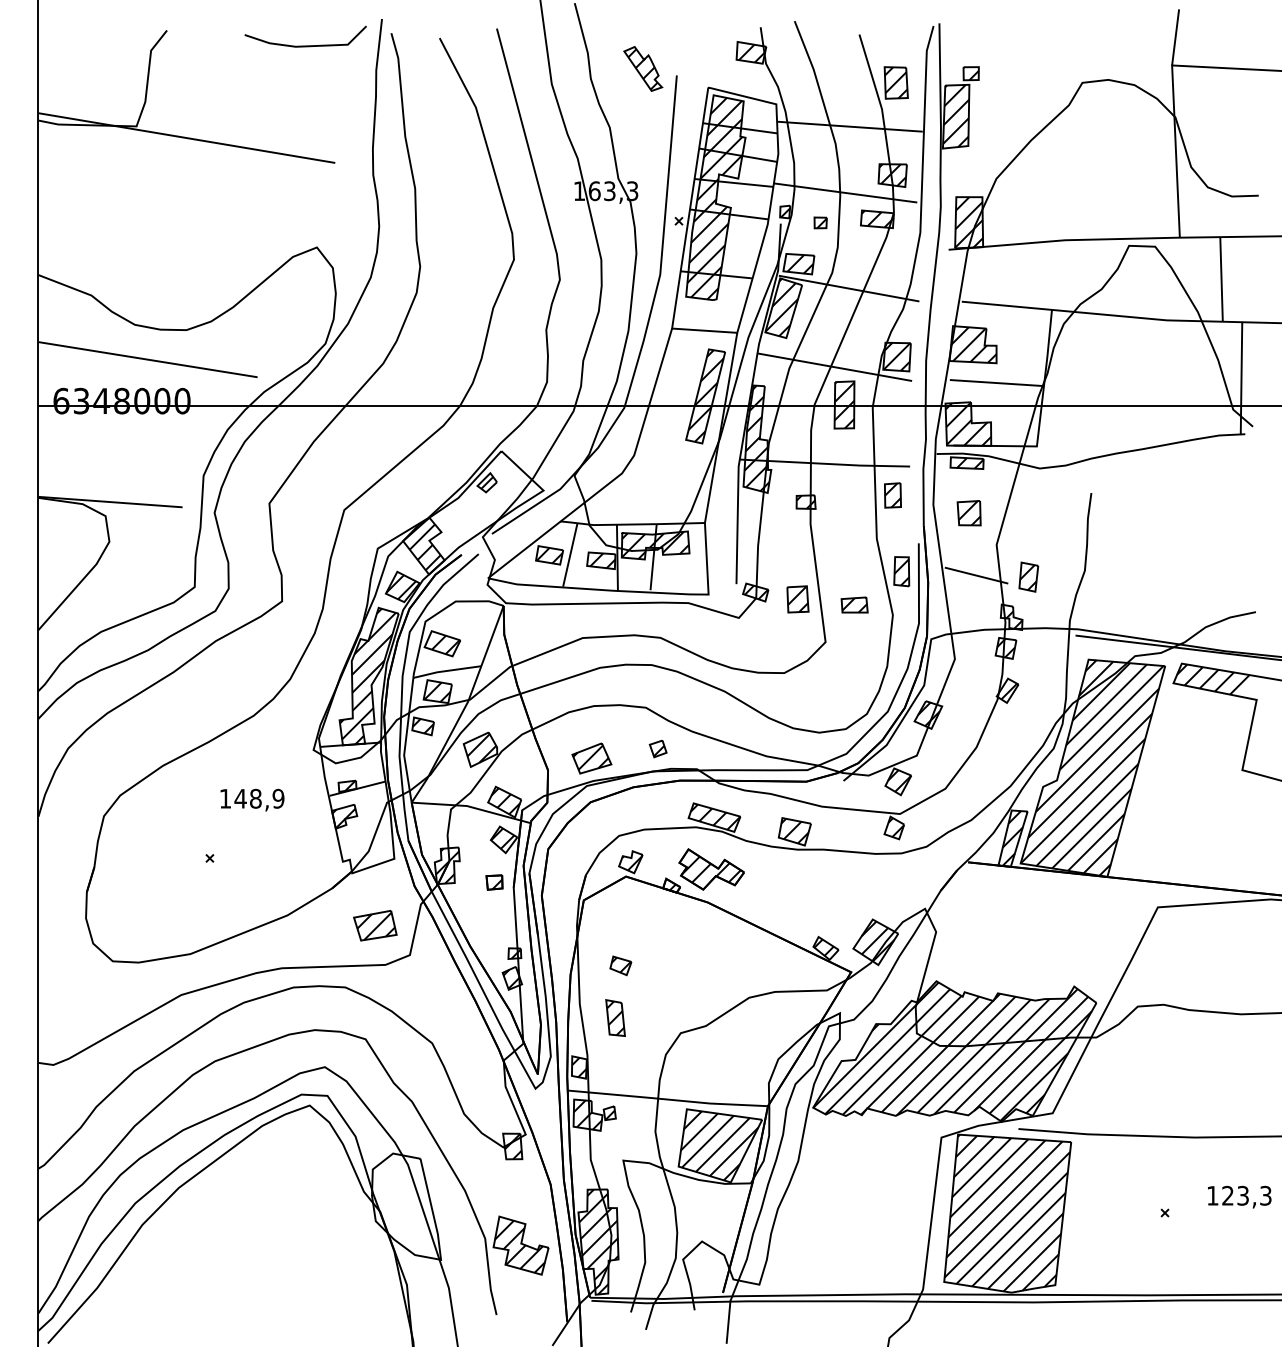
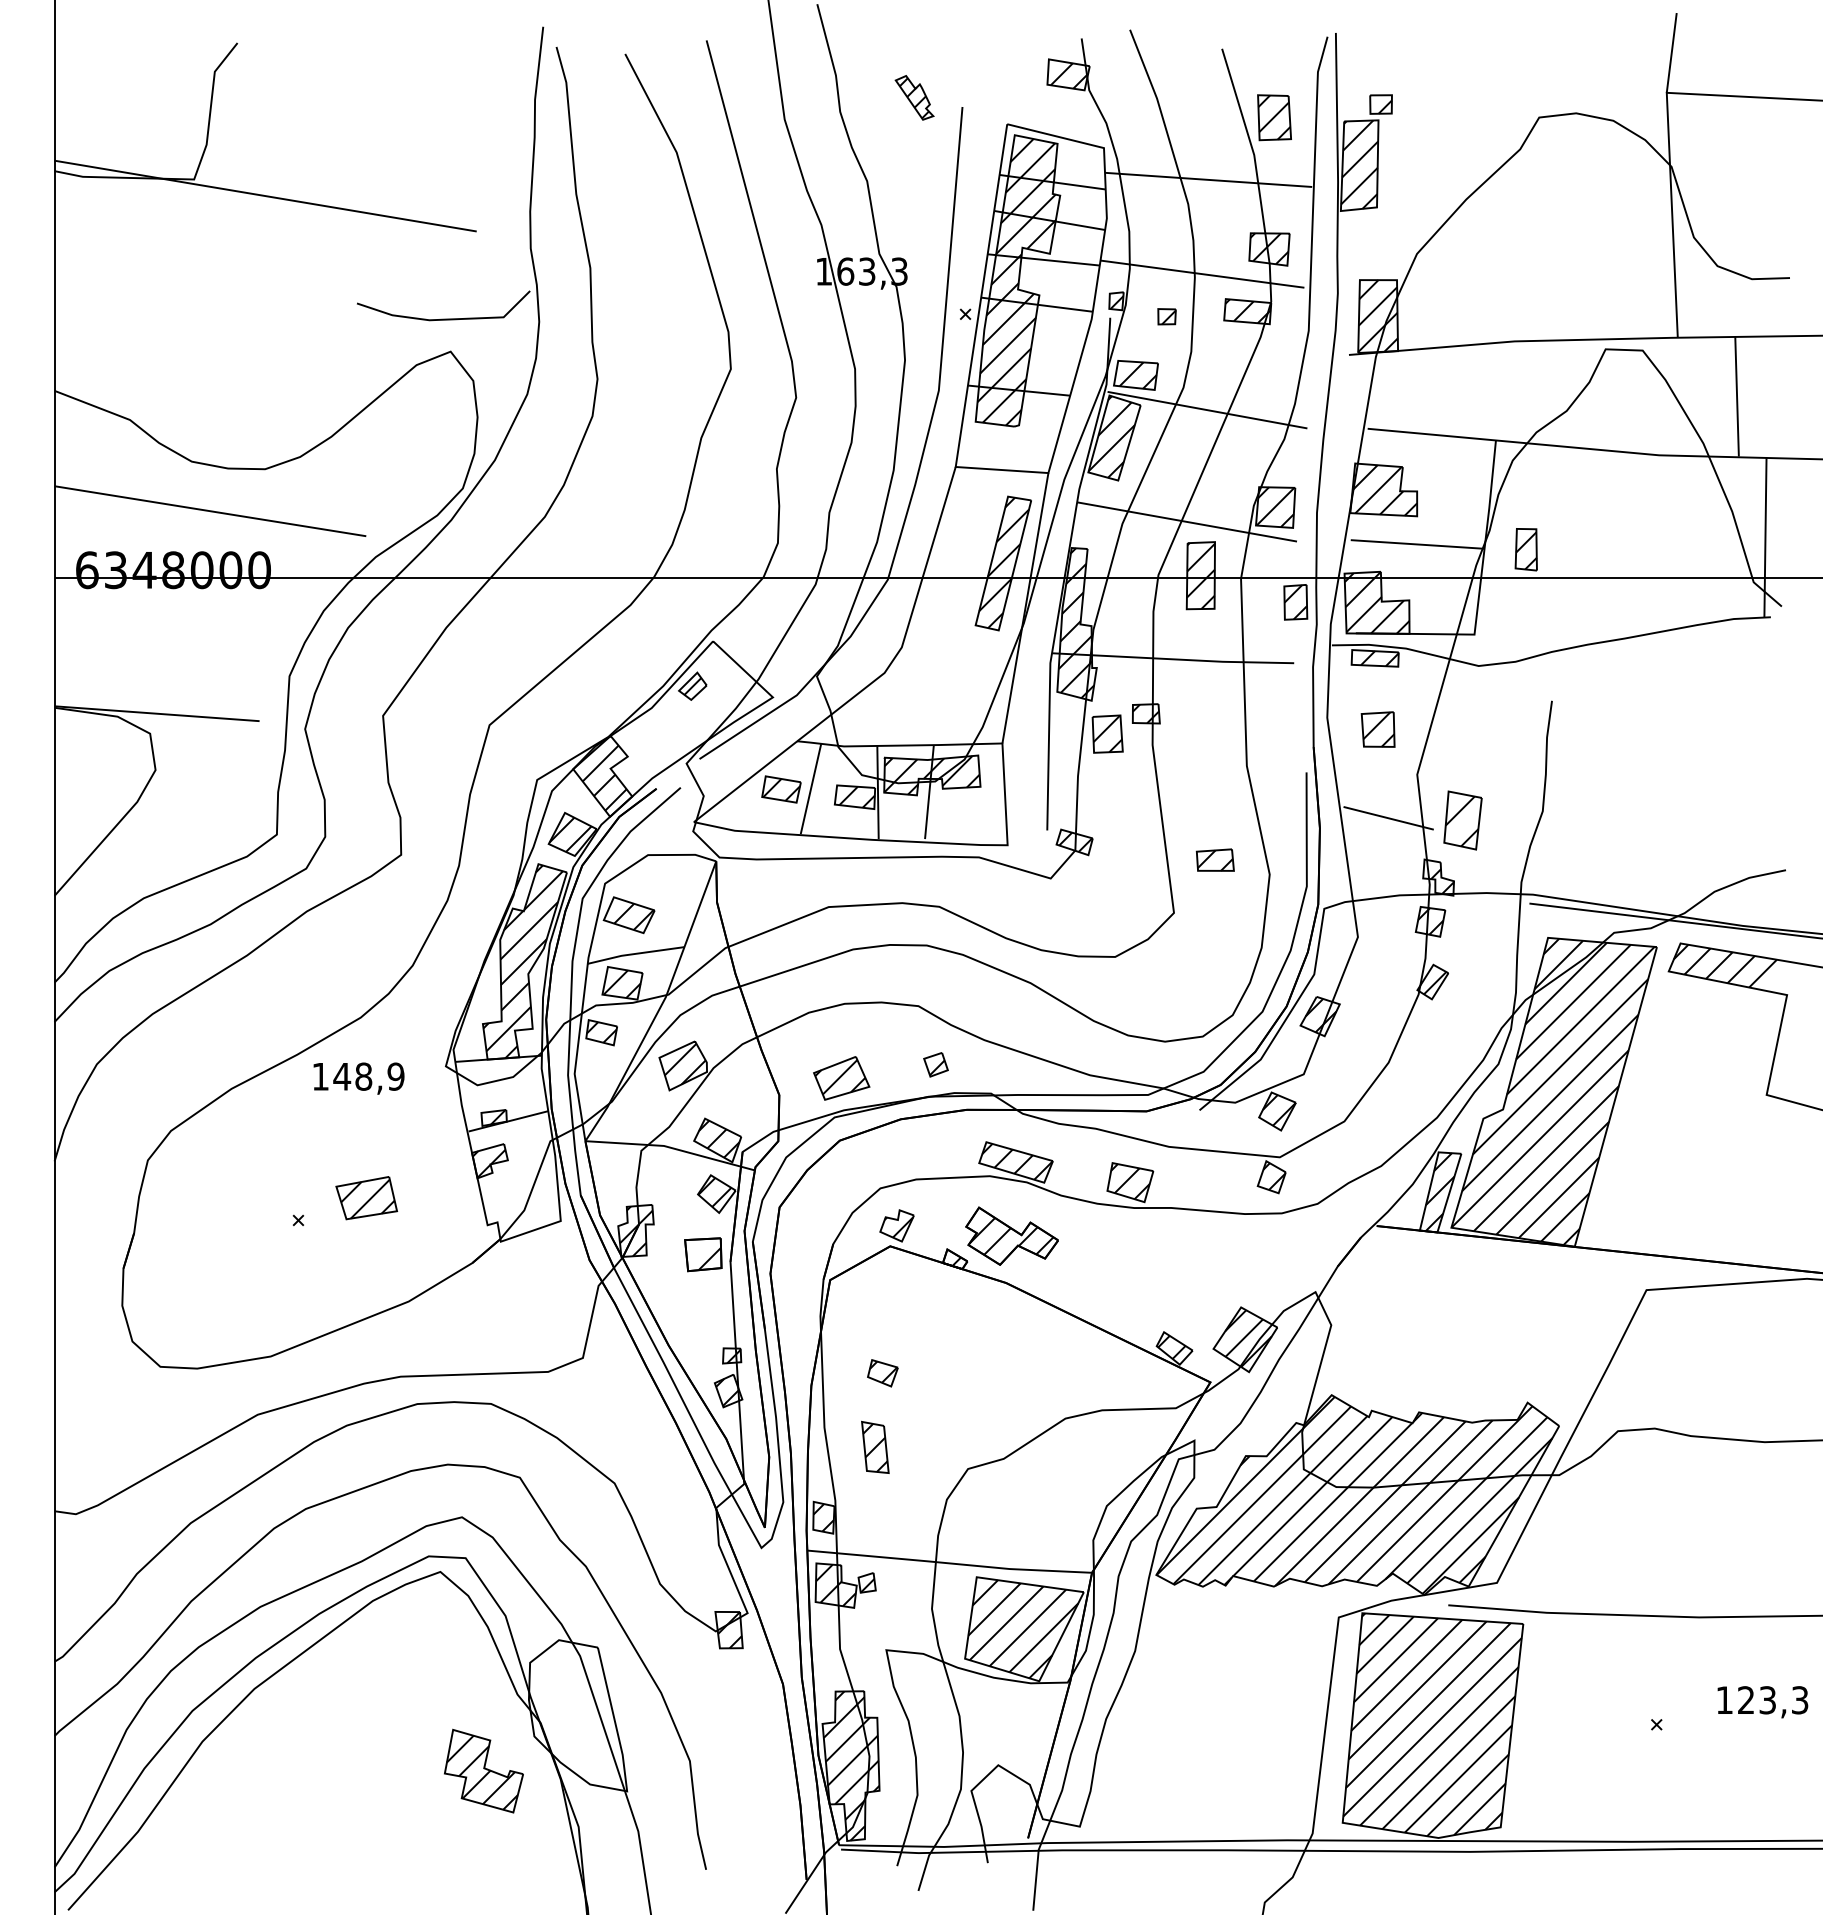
line: (305, 45) -> (443, 318), moved
part: (643, 68) -> (914, 97), size x0.7
part: (892, 495) -> (1295, 602), moved
part: (901, 571) -> (1525, 549), moved
part: (1028, 577) -> (1462, 820), size x1.4
part: (797, 598) -> (1107, 733), moved
text: (252, 800) -> (358, 1078), moved
part: (494, 882) -> (702, 1254), size x1.6
part: (375, 925) -> (366, 1198), moved
part: (520, 1245) -> (483, 1770), moved

